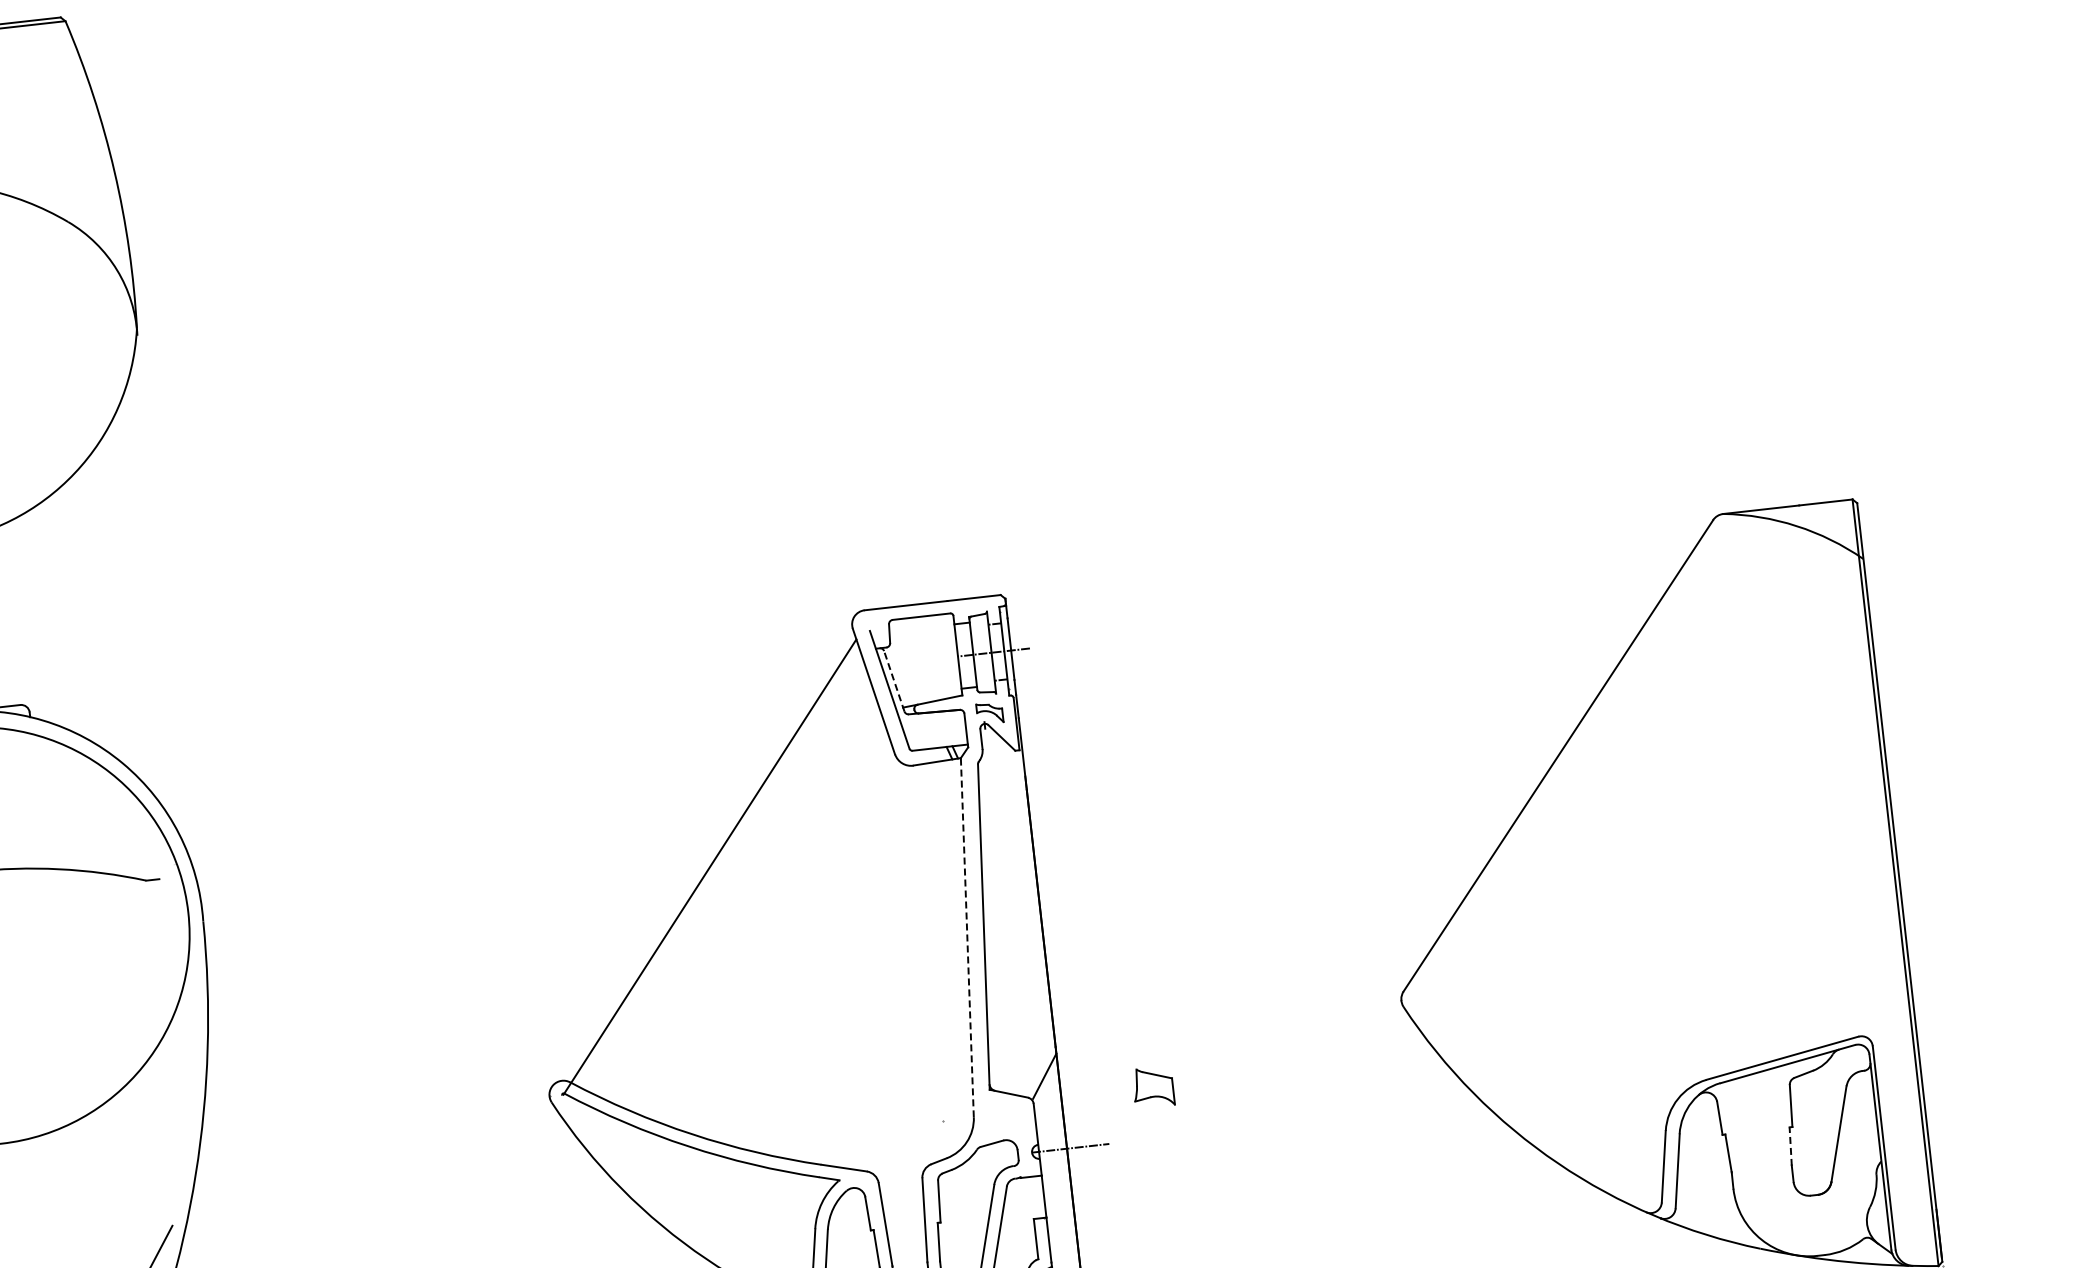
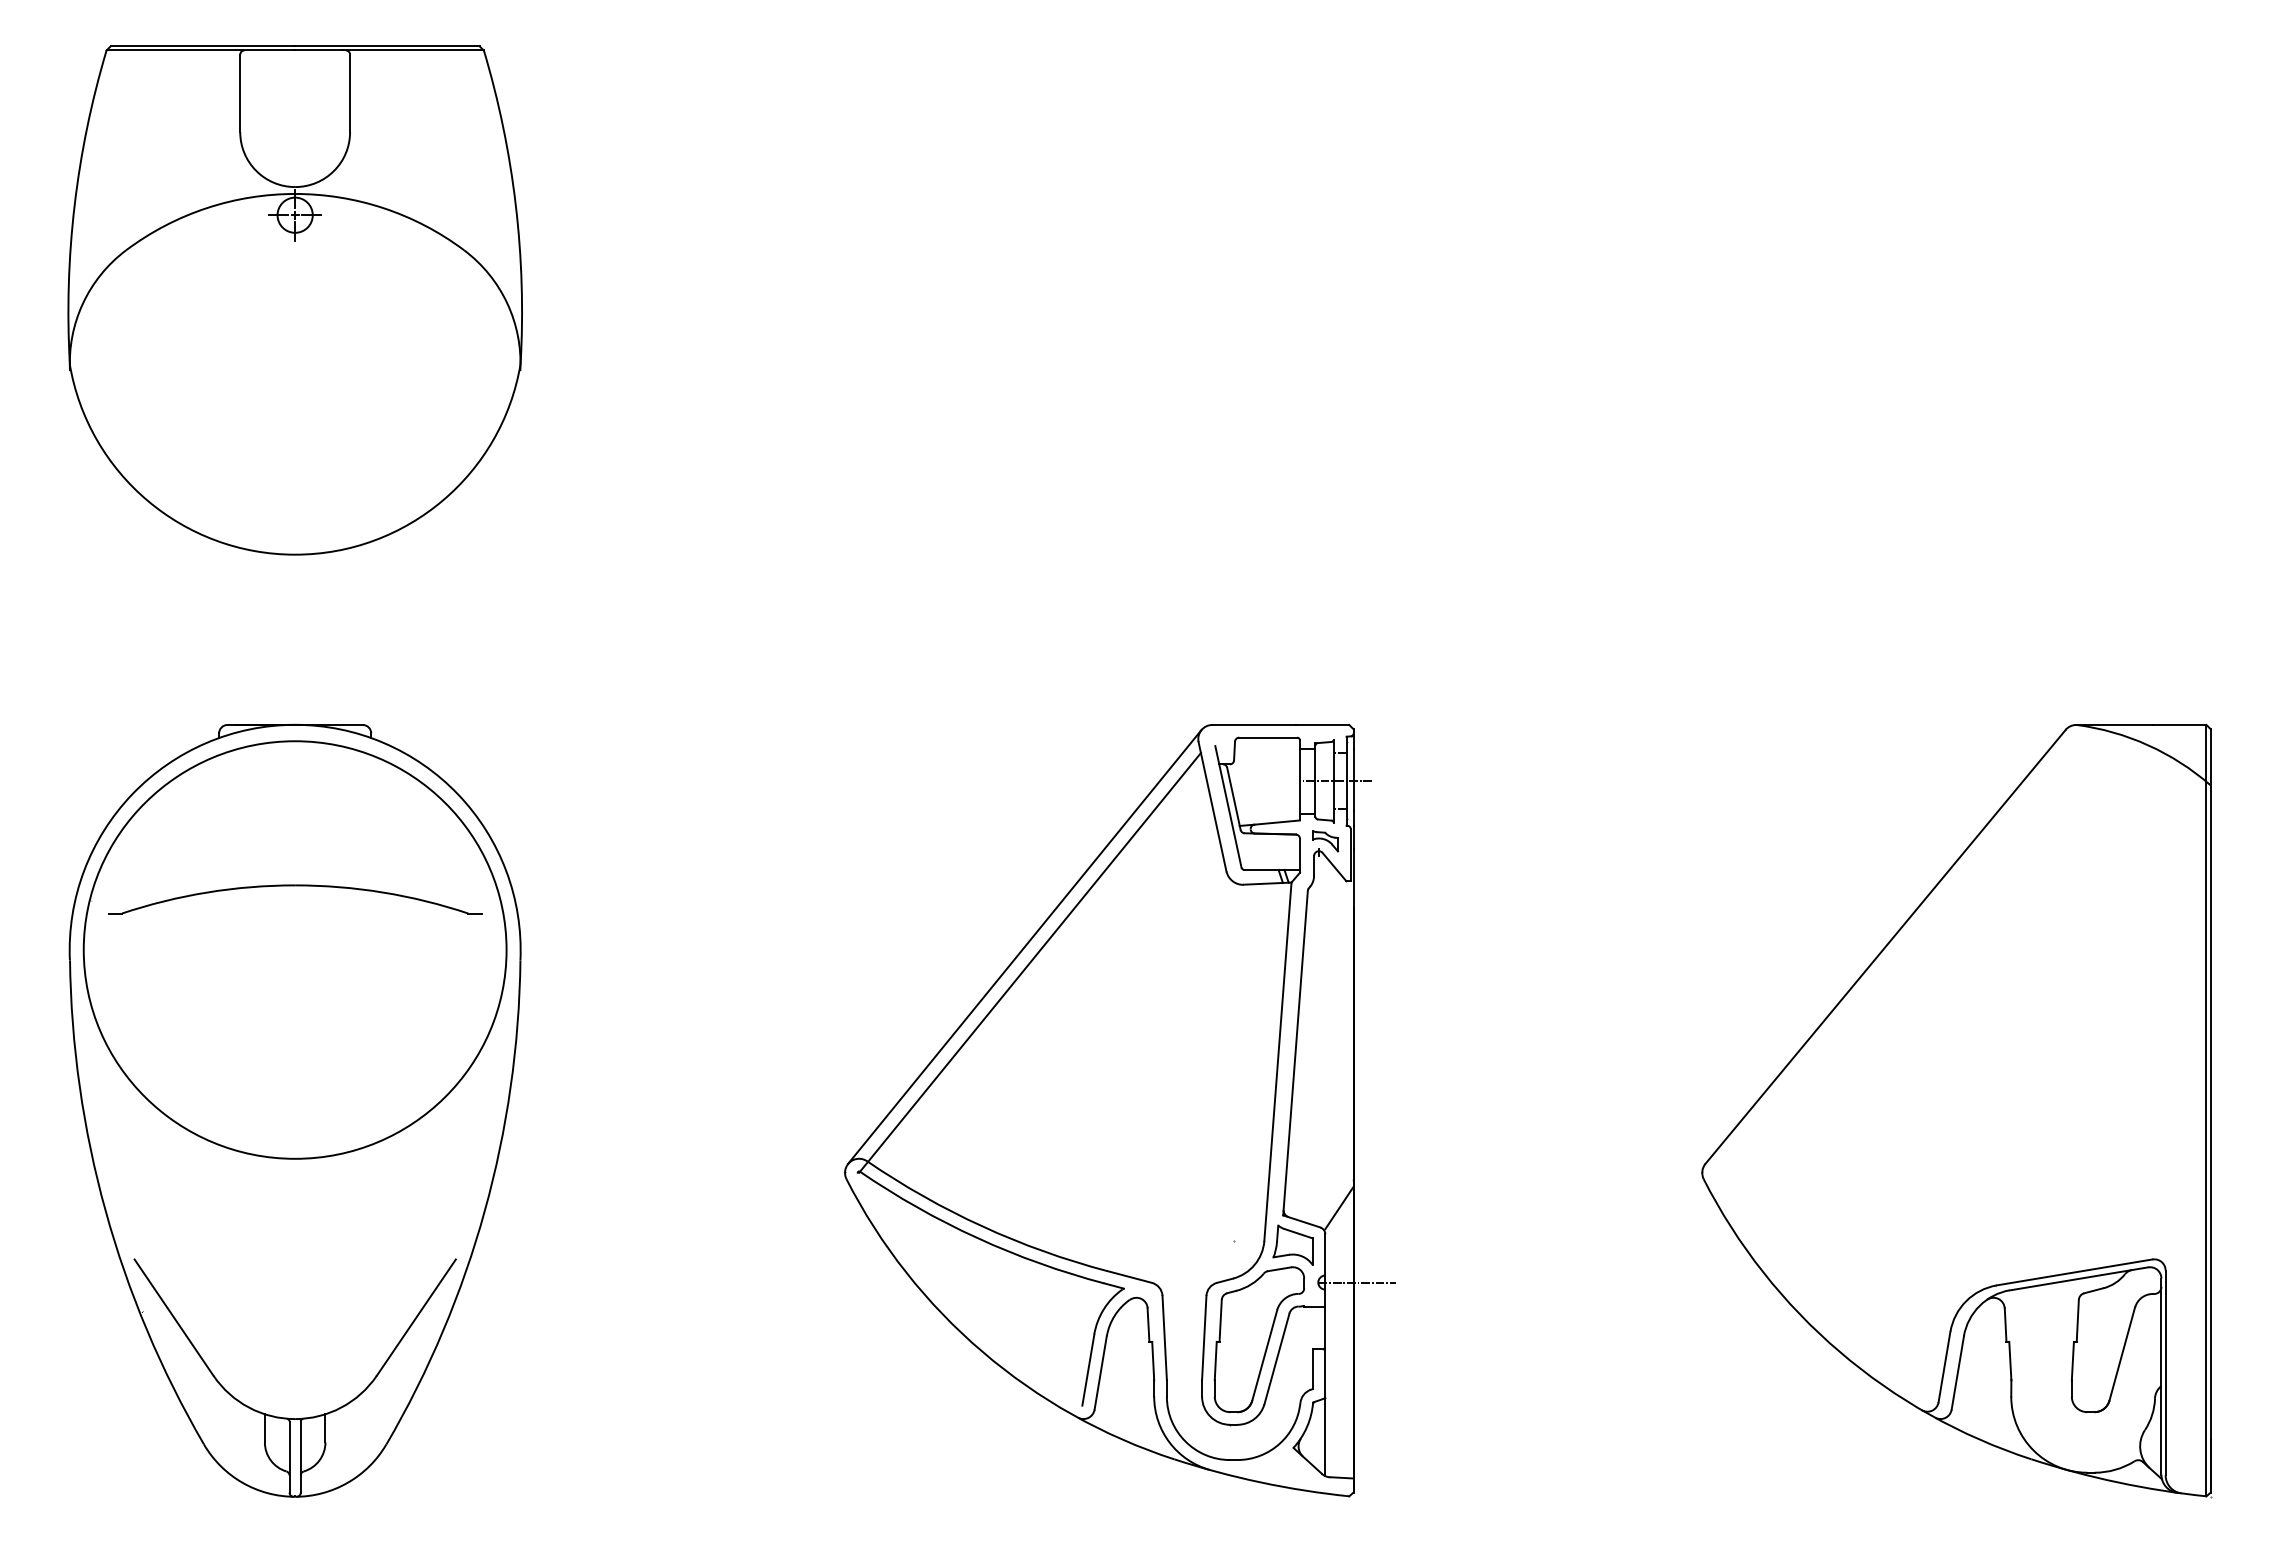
line: (893, 681) -> (1233, 798), dashed -> solid
line: (702, 851) -> (1024, 946), added
line: (966, 937) -> (1277, 1061), dashed -> solid
part: (1152, 1086) -> (1292, 1244), moved
line: (1790, 1145) -> (2072, 1360), dashed -> solid

